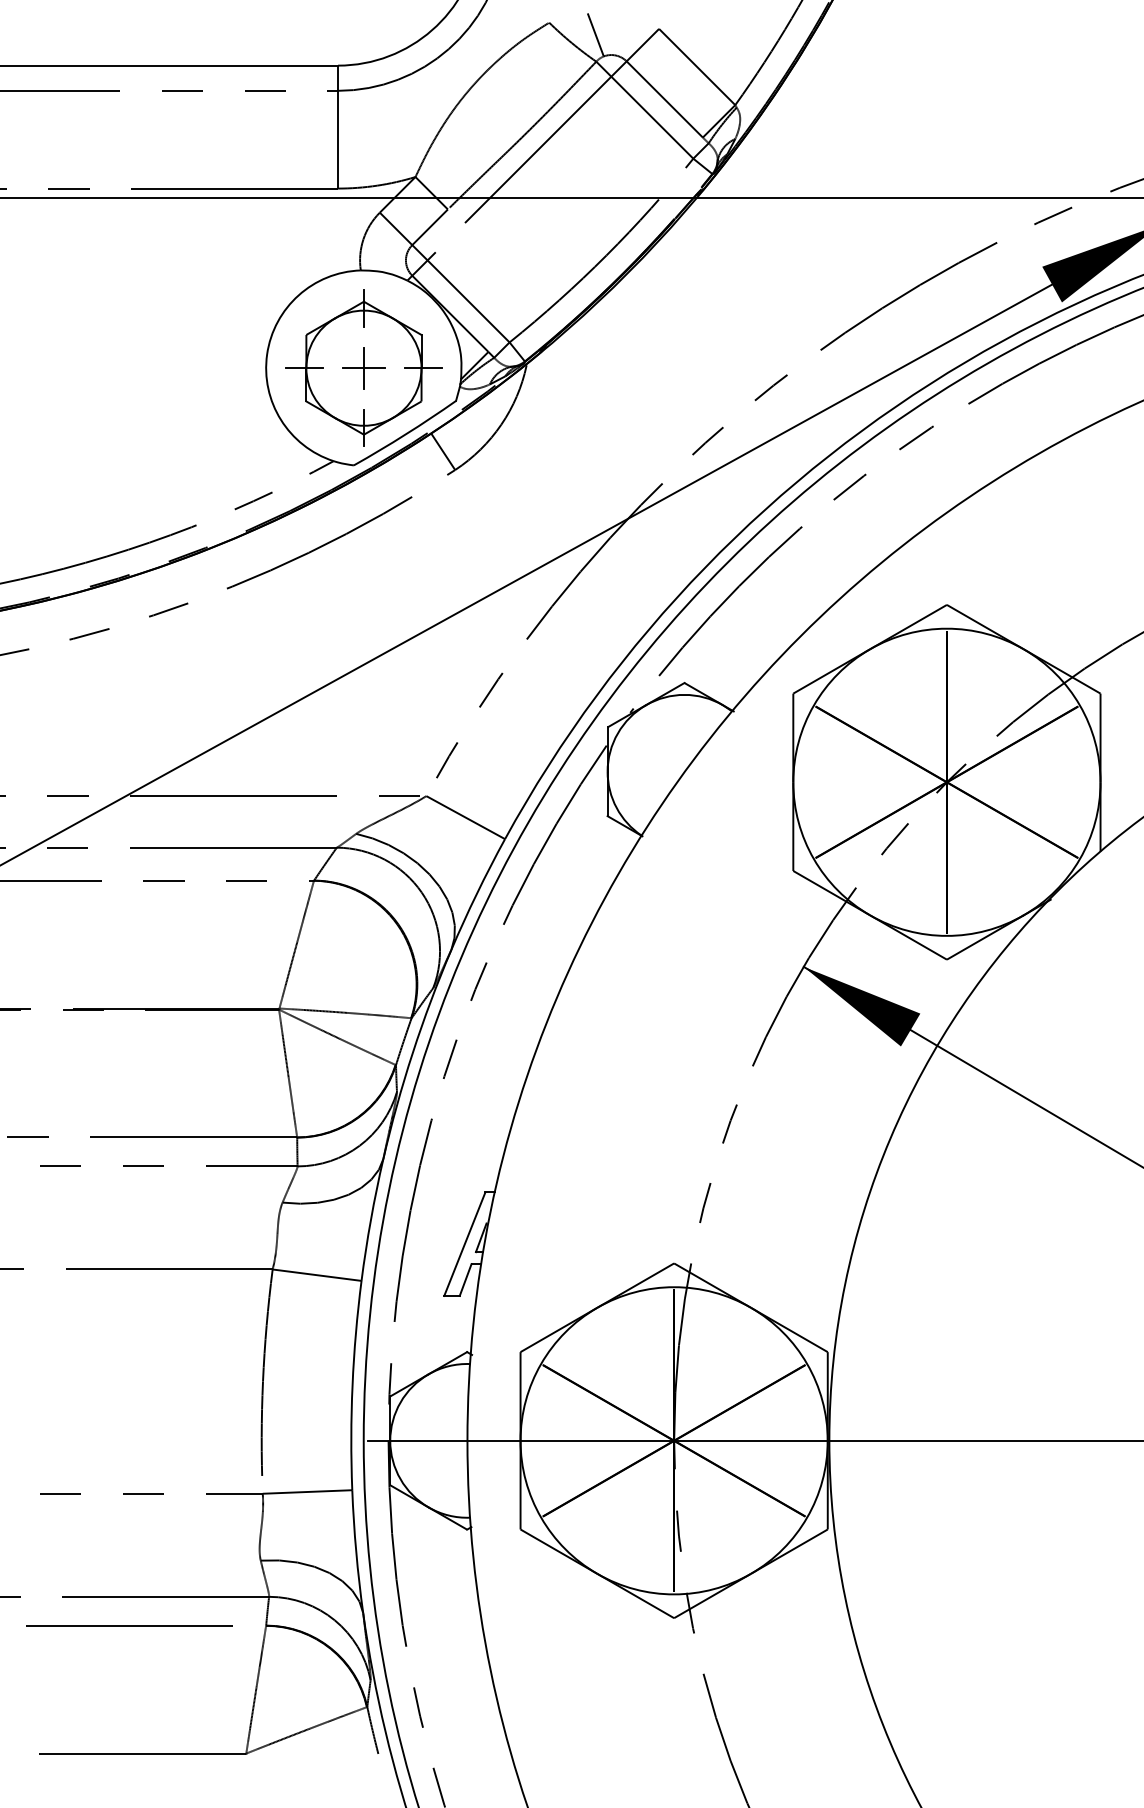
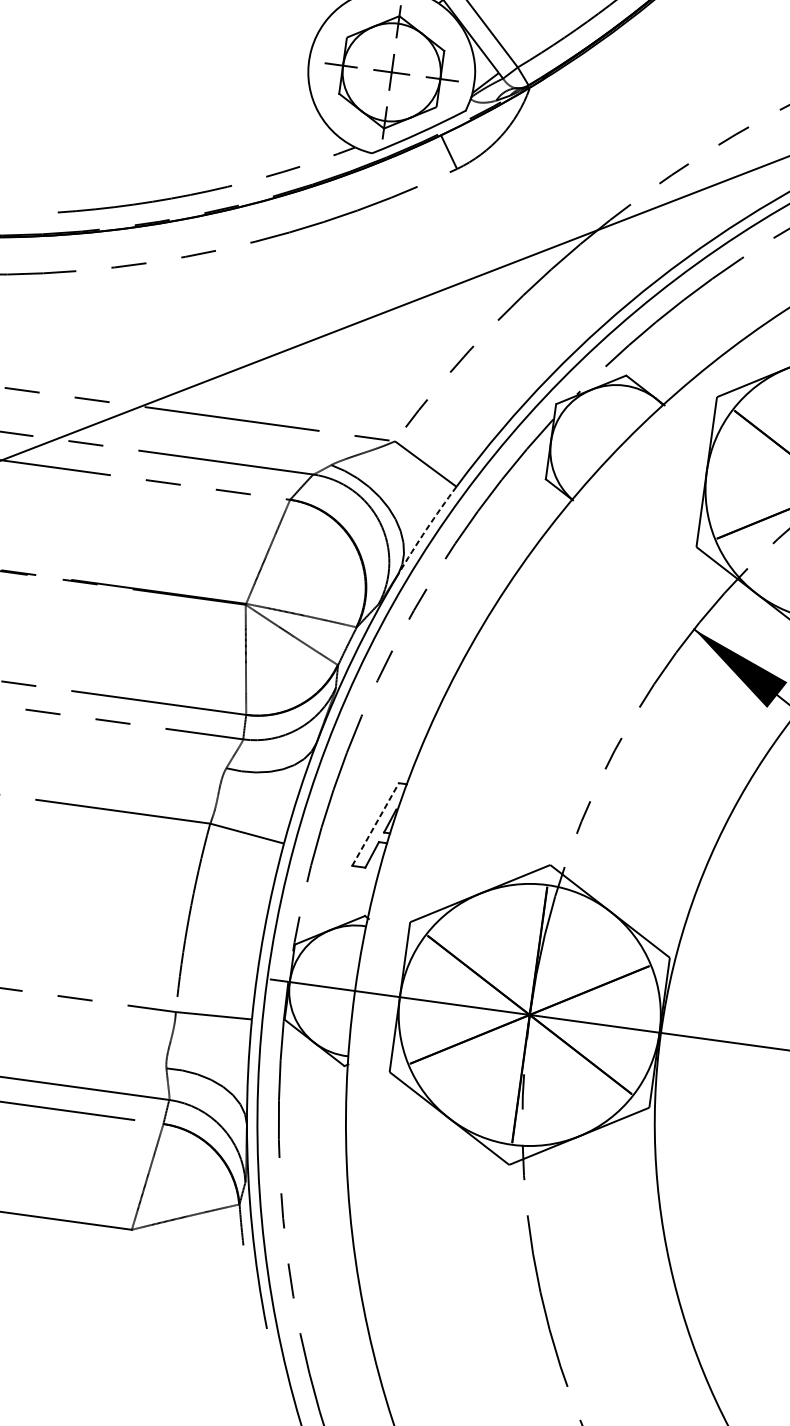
arc: (476, 893) -> (426, 529), solid -> dashed
line: (464, 1244) -> (375, 824), solid -> dashed

